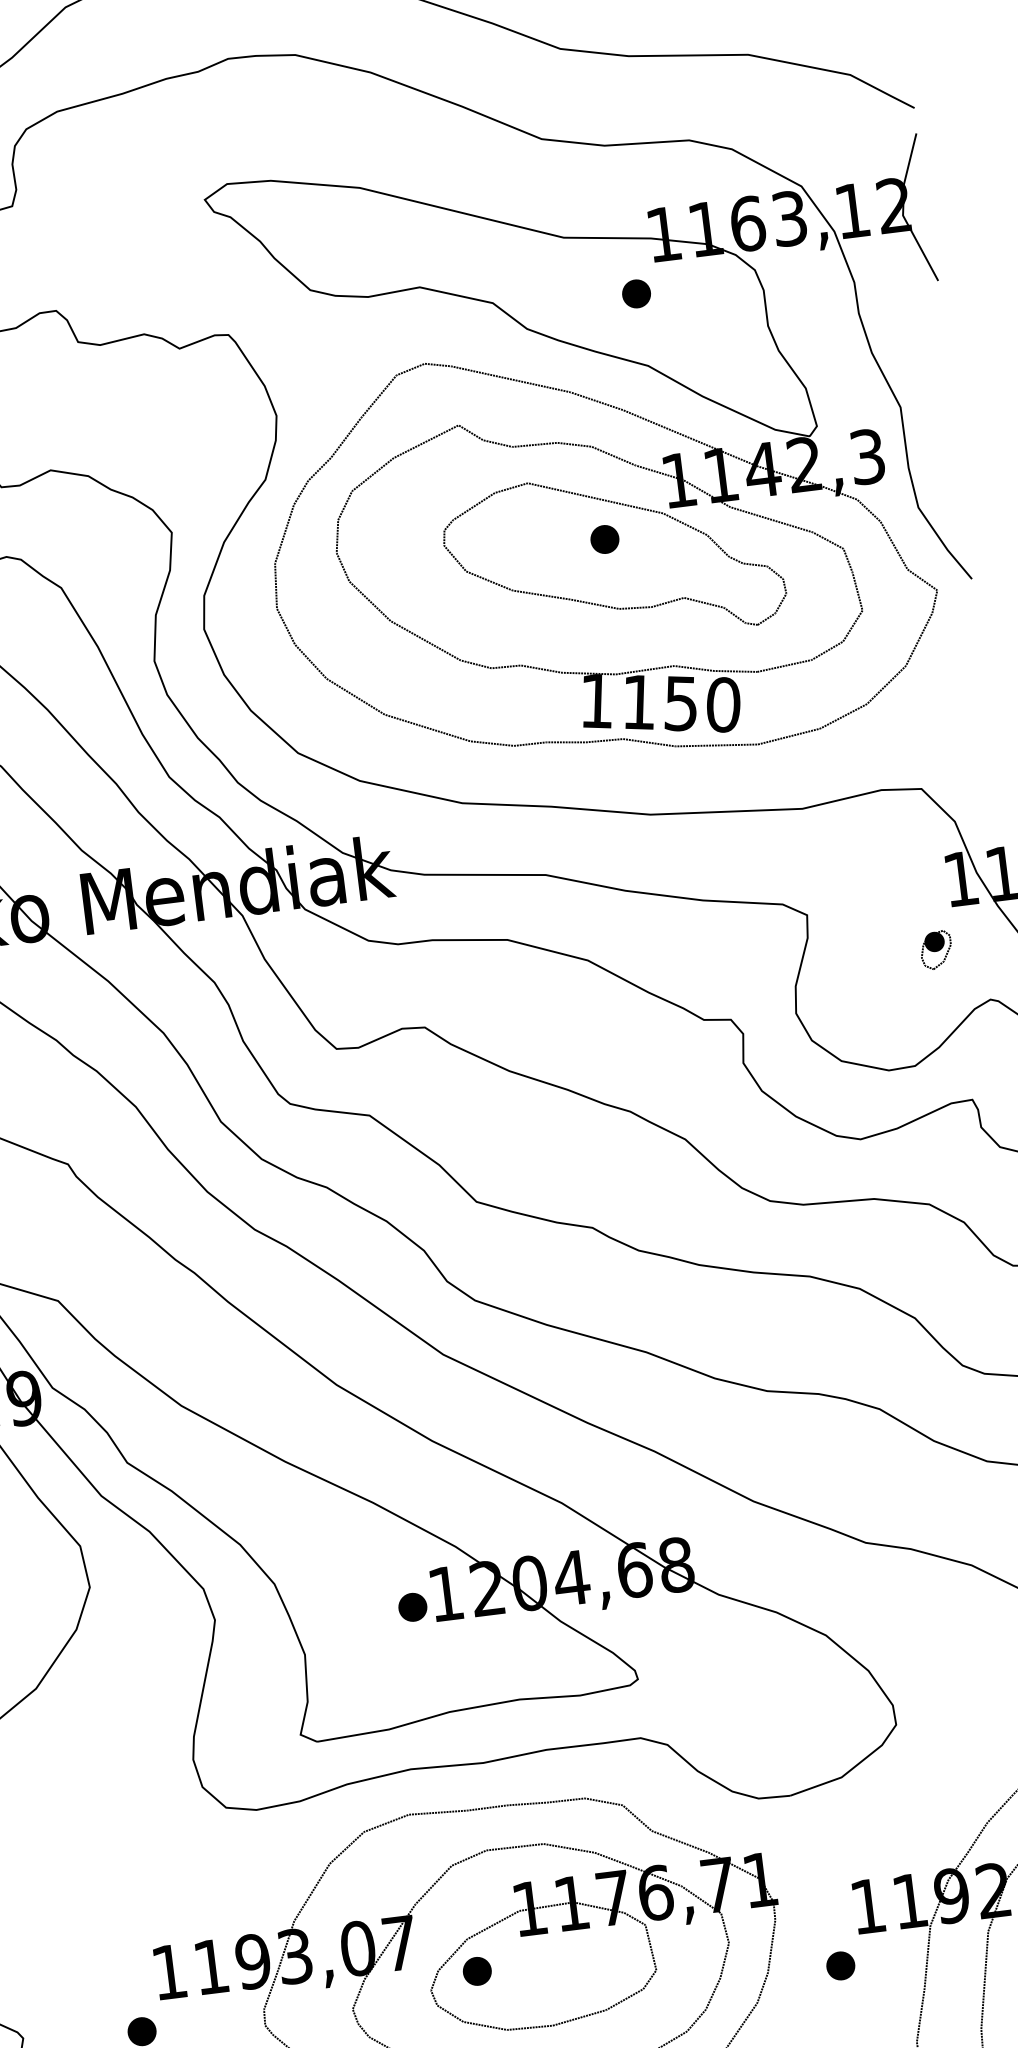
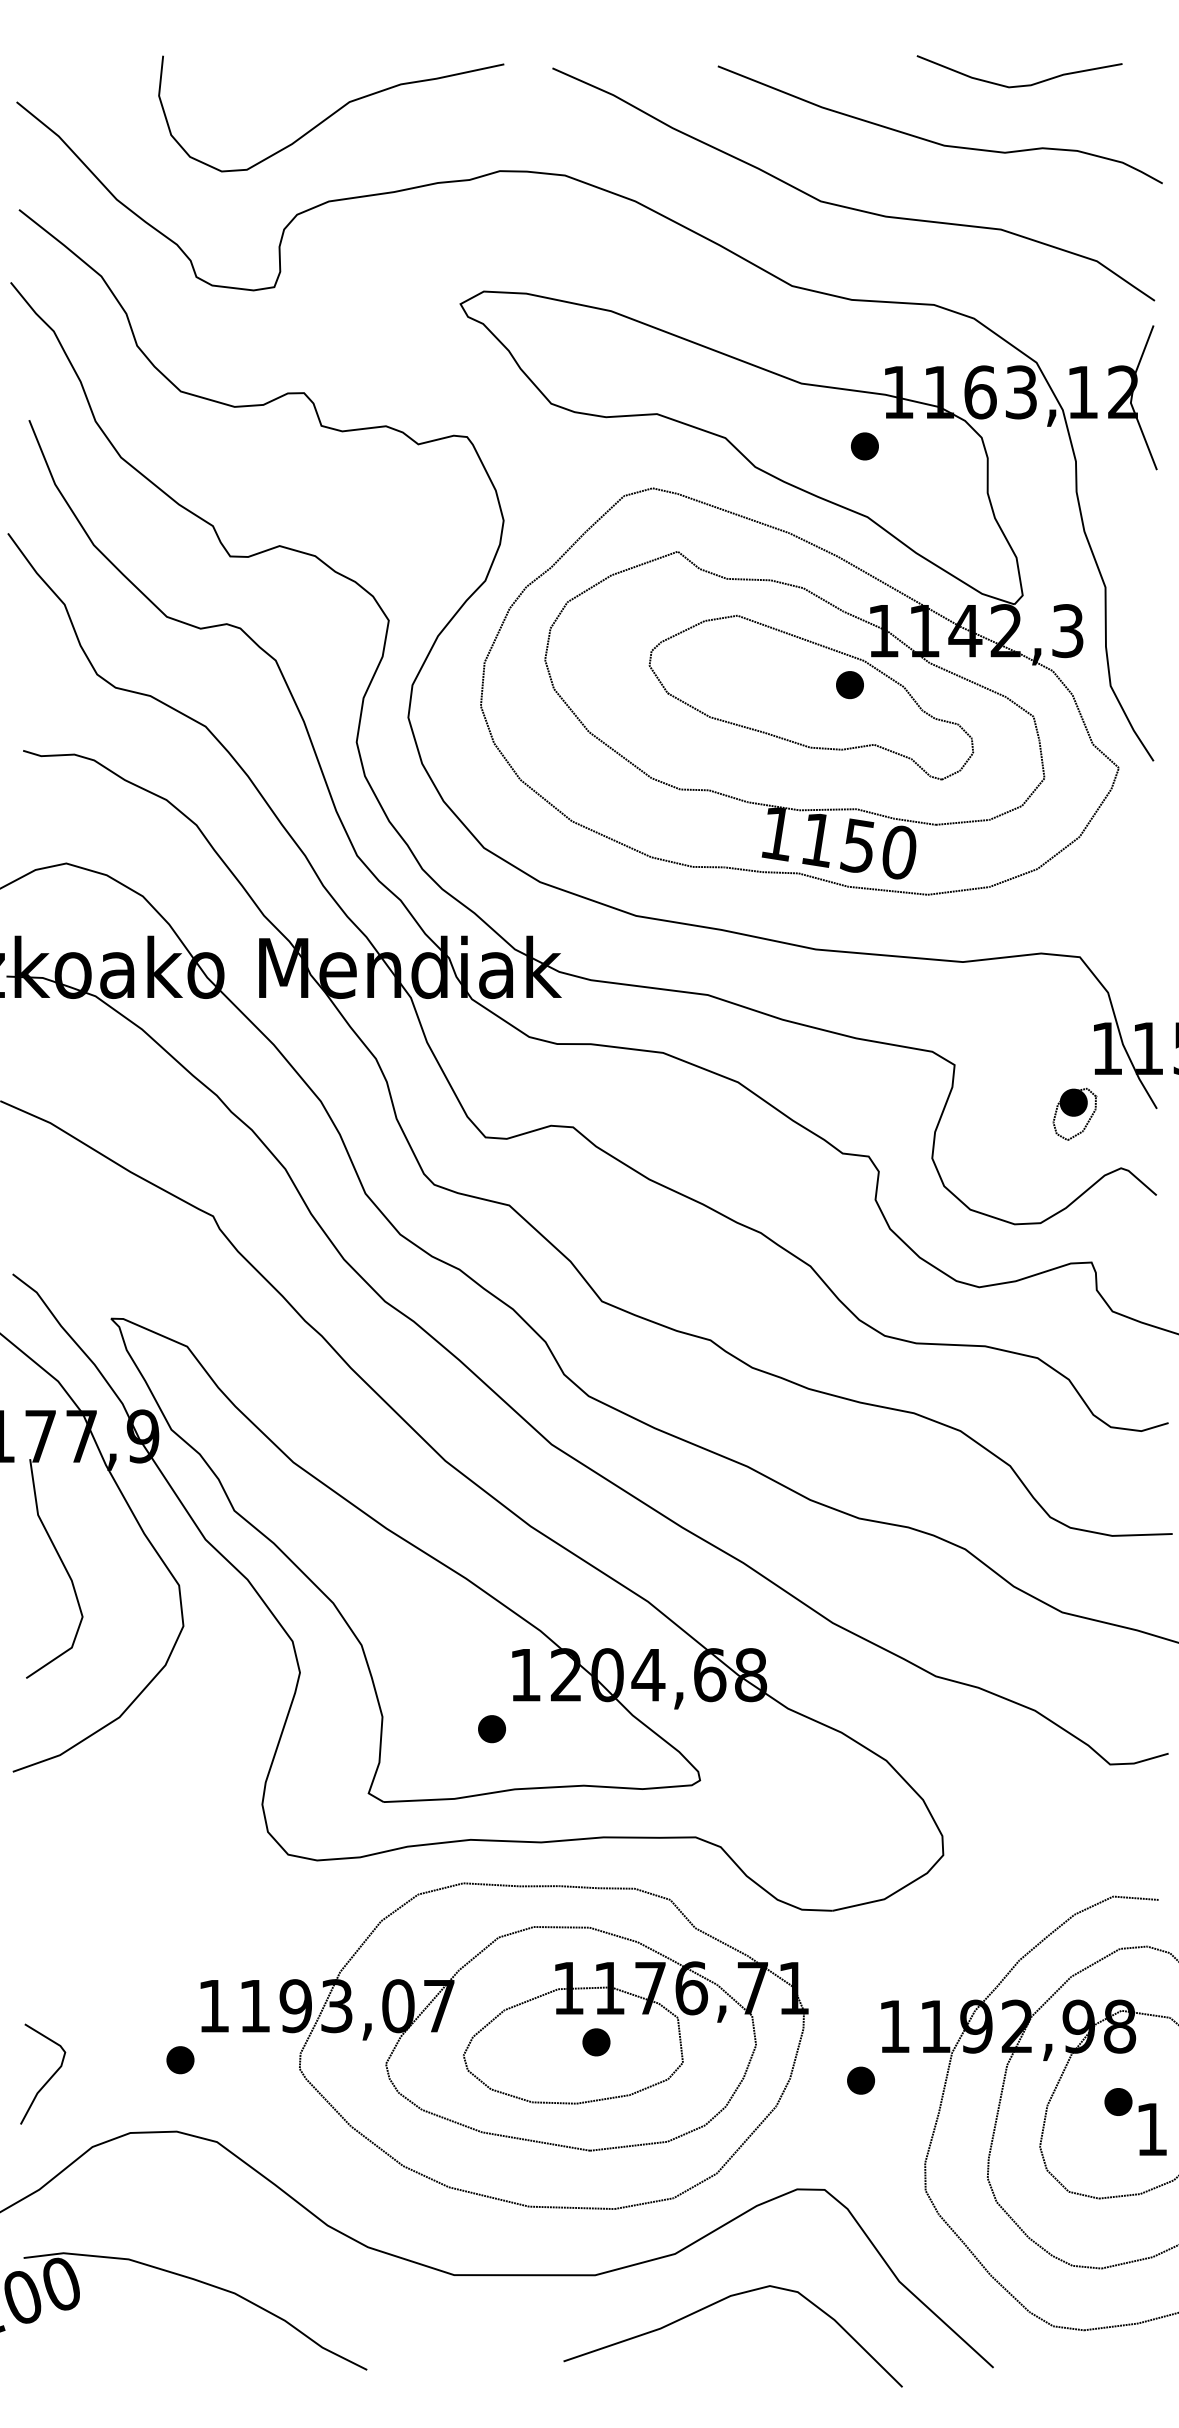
part: (604, 539) -> (849, 685), moved
part: (935, 949) -> (1074, 1113), size x1.43
part: (412, 1607) -> (491, 1729), moved
part: (477, 1971) -> (596, 2042), moved

